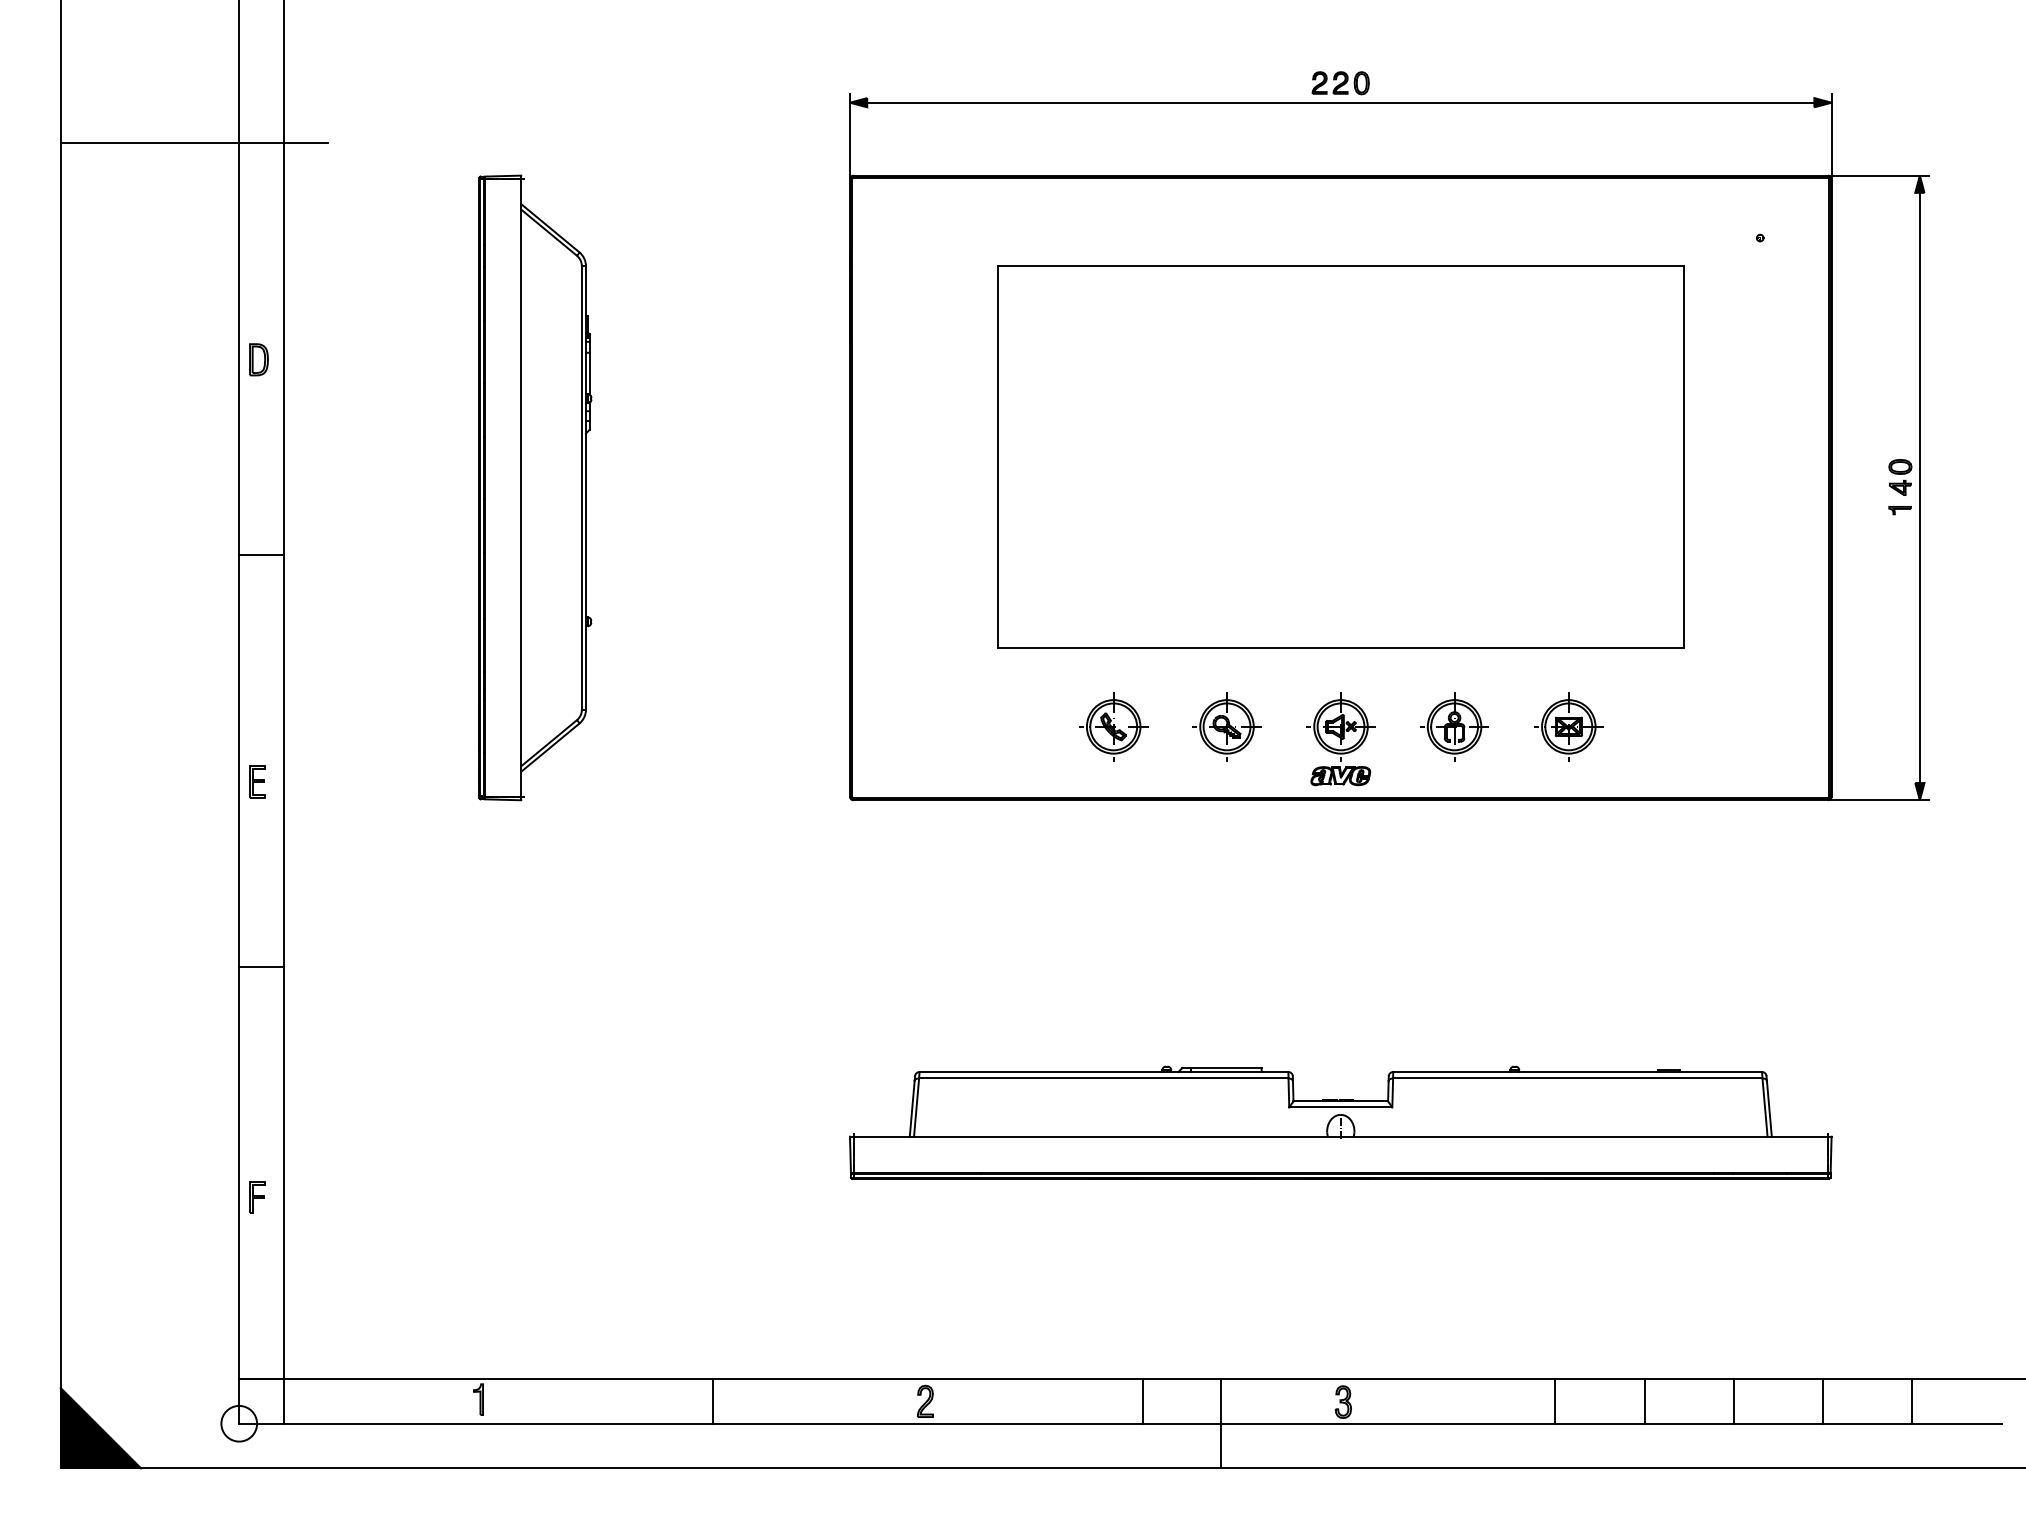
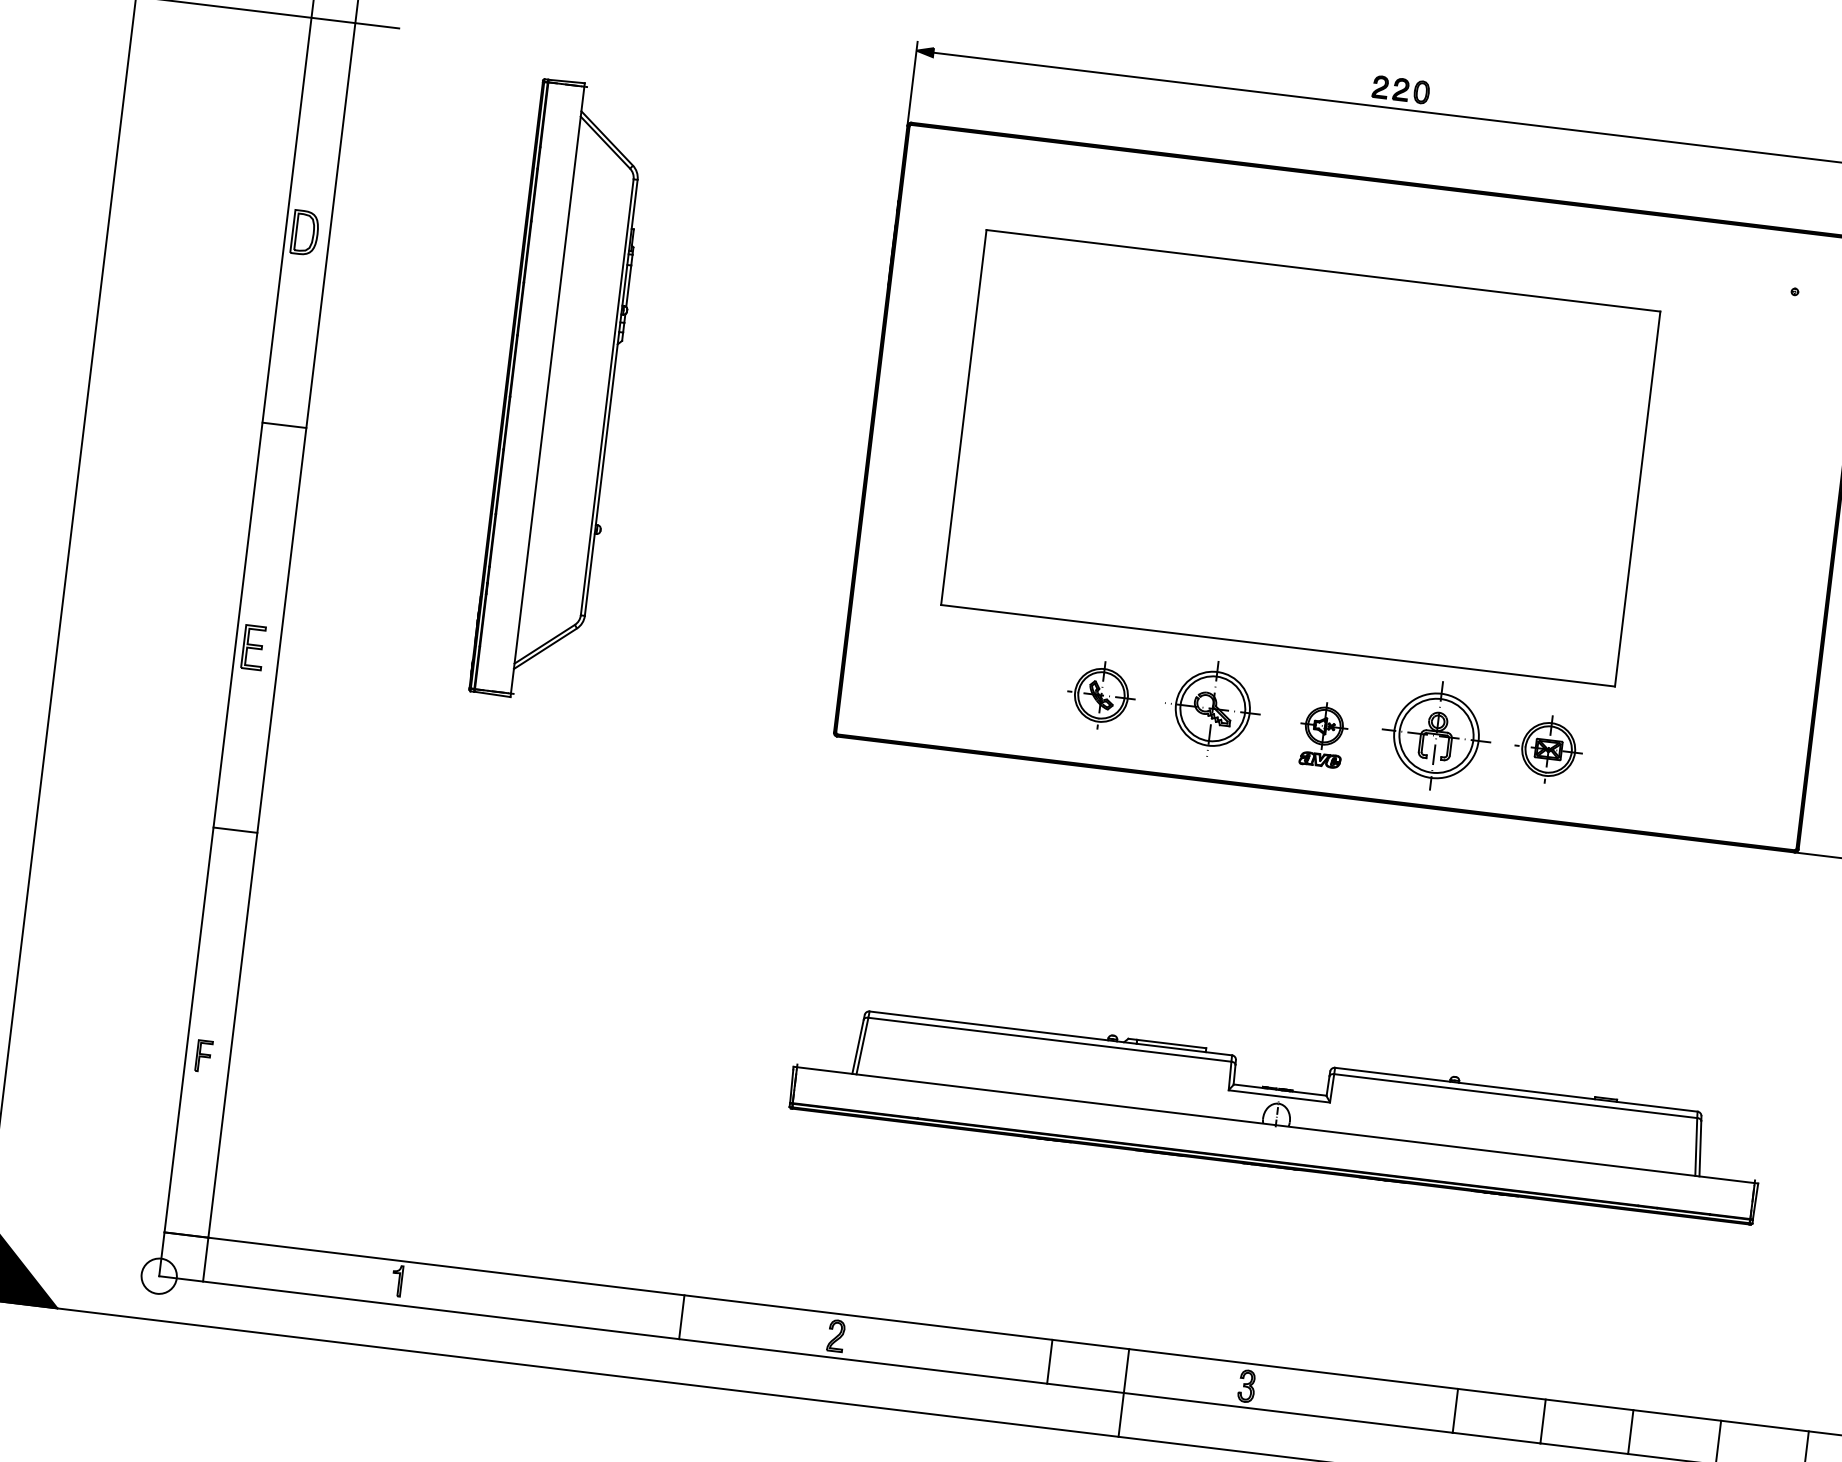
part: (258, 359) -> (304, 232), size x1.4
part: (1340, 456) -> (1300, 457), moved
part: (1226, 726) -> (1212, 708), size x1.4
part: (1454, 726) -> (1436, 735), size x1.6
part: (1340, 739) -> (1322, 734), size x0.7
part: (257, 781) -> (253, 647), size x1.4
line: (713, 1401) -> (681, 1317), moved

